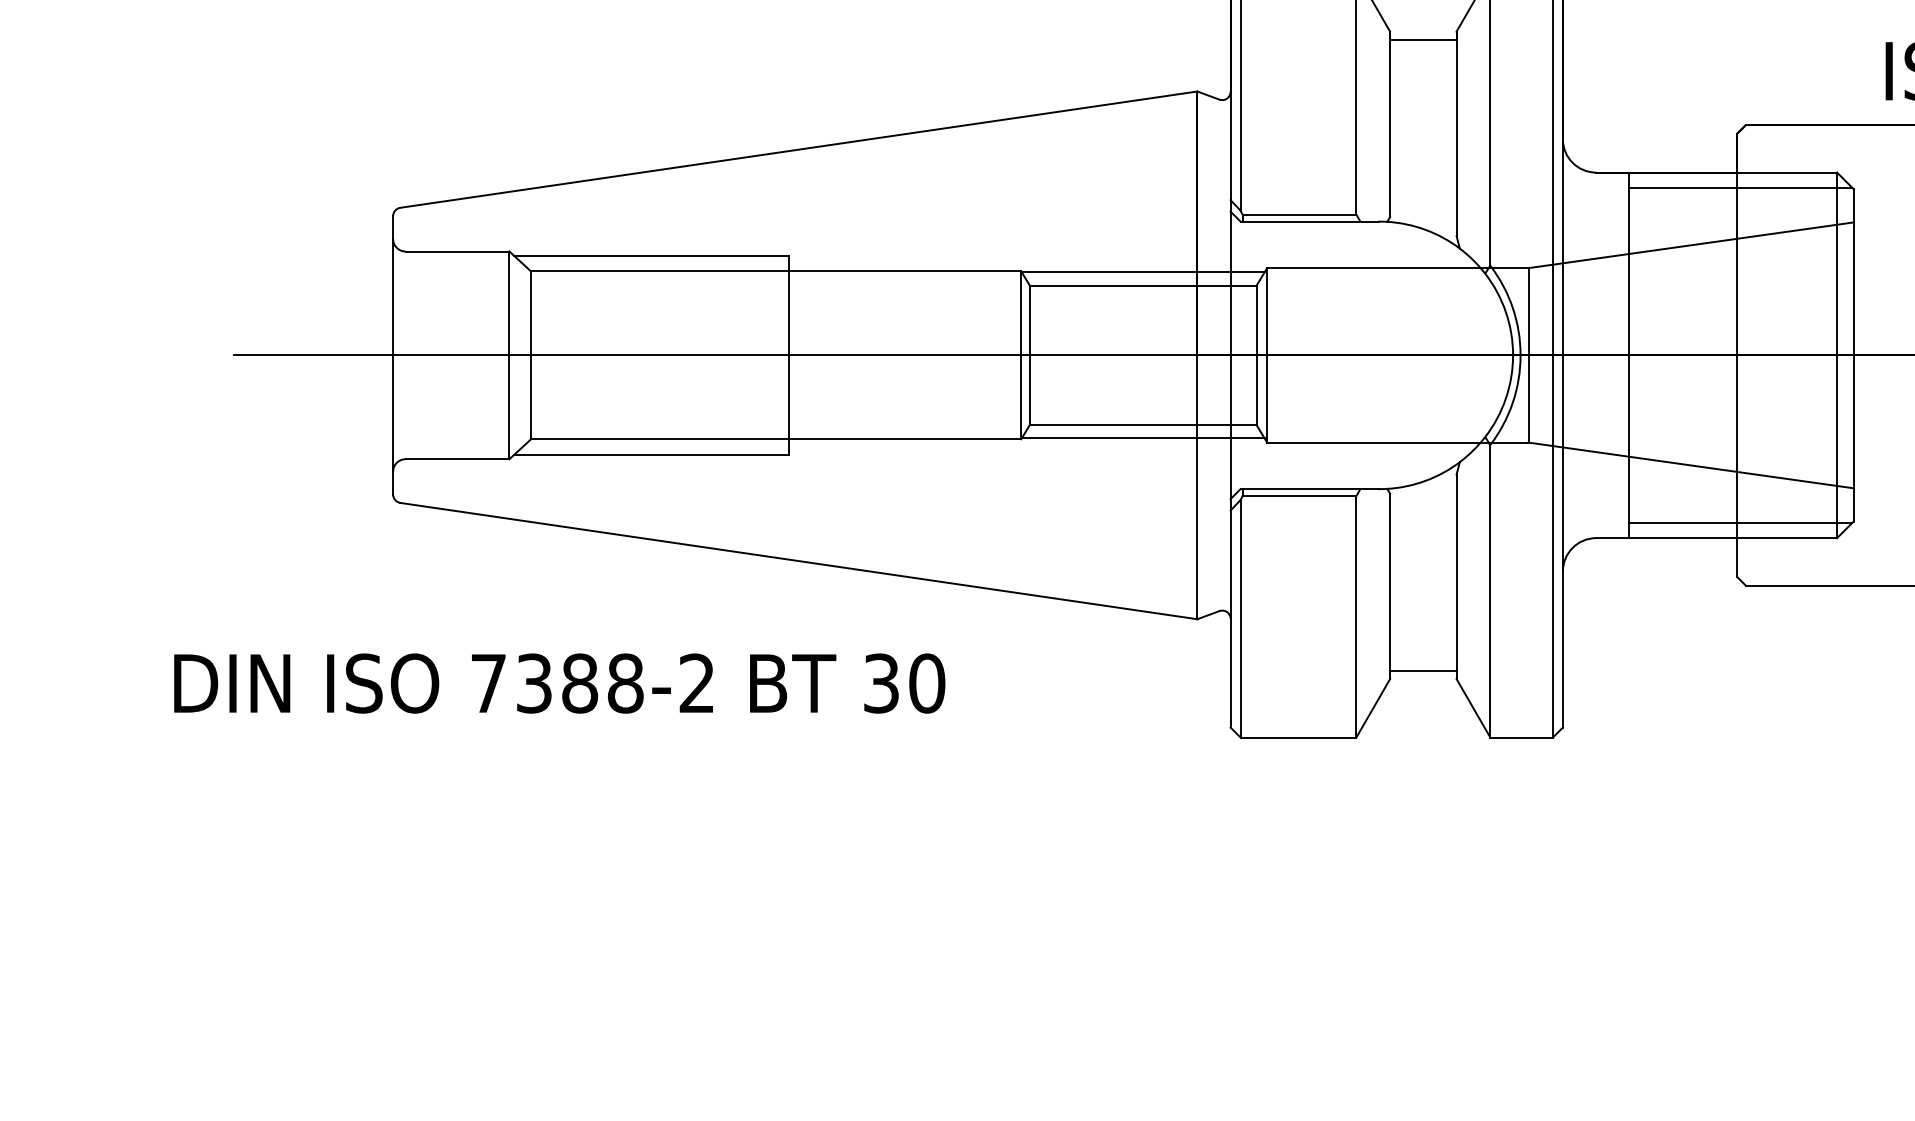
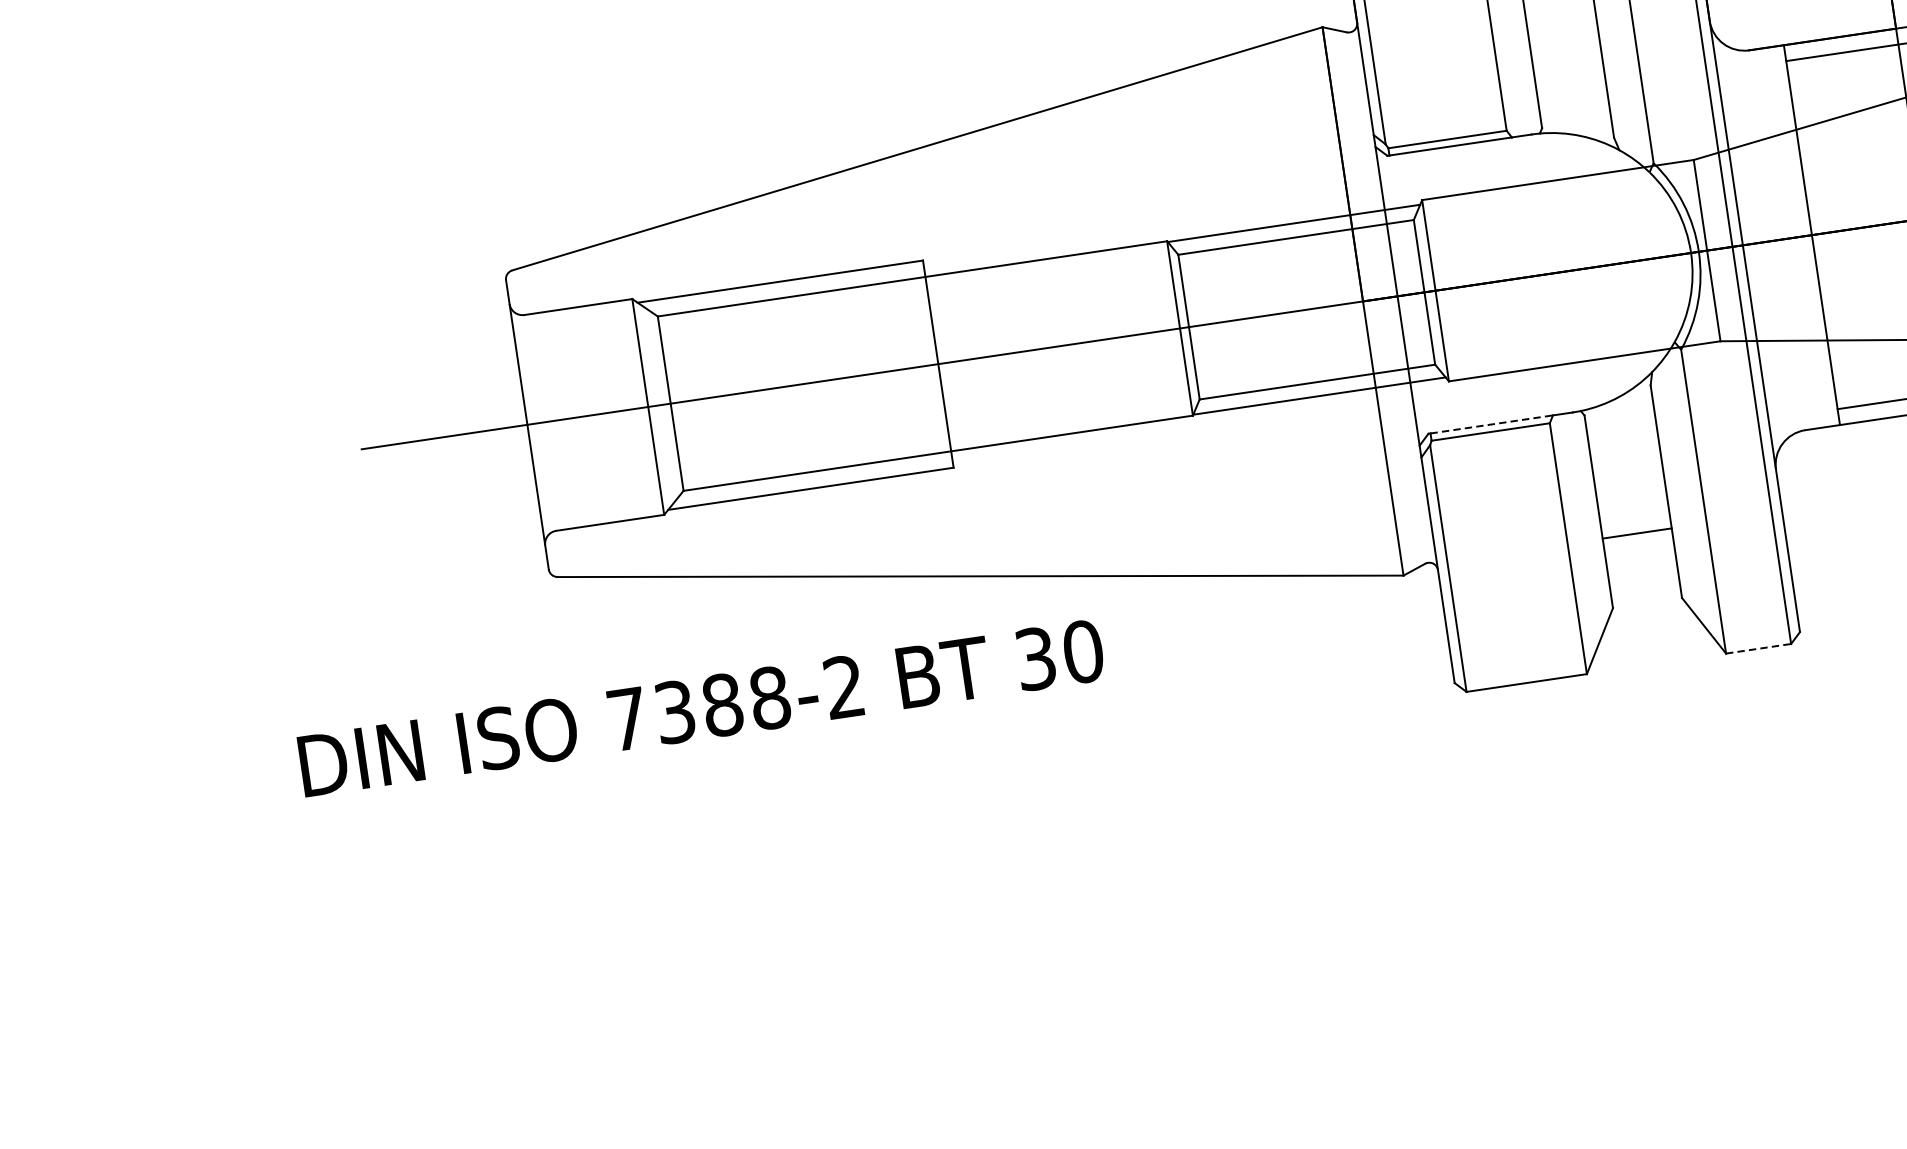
line: (1301, 489) -> (1491, 424), solid -> dashed
line: (1423, 671) -> (1637, 533), moved
text: (559, 683) -> (701, 708), moved
line: (1522, 737) -> (1759, 648), solid -> dashed

